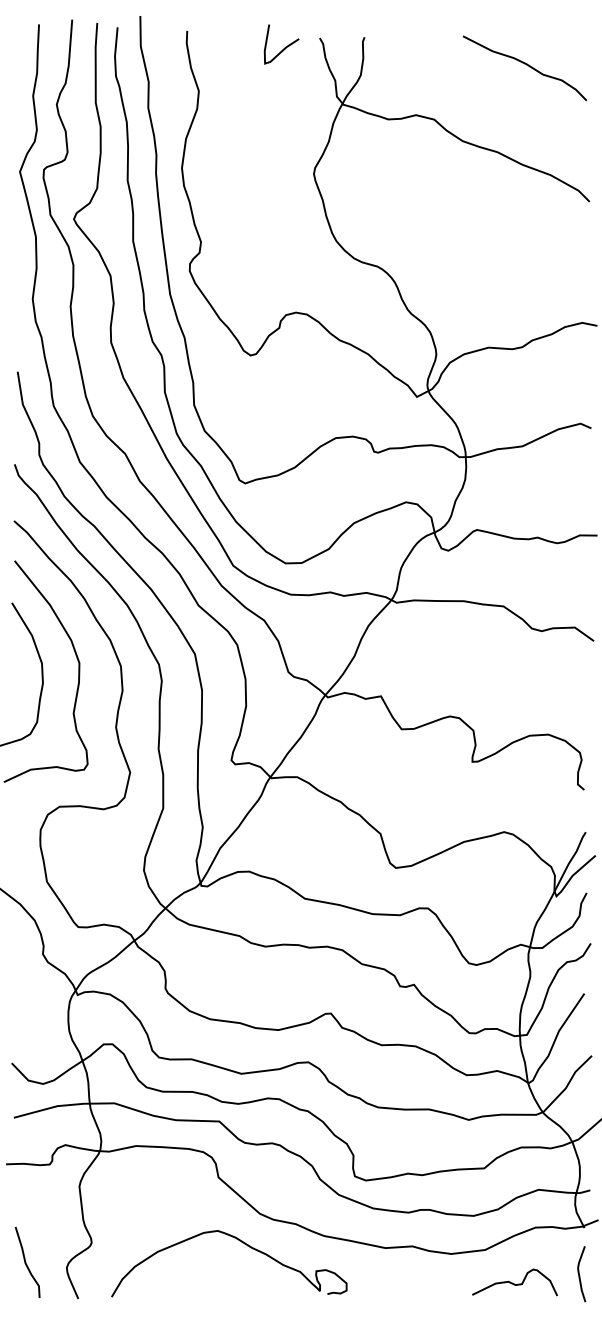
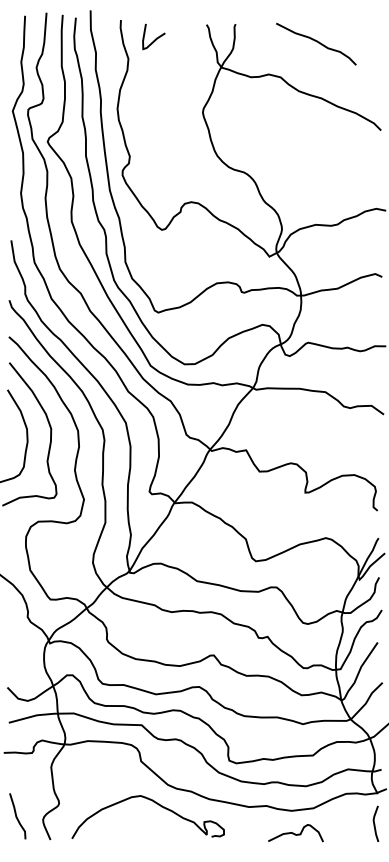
curve: (283, 47) -> (155, 38), moved
part: (525, 67) -> (316, 43), moved
curve: (514, 1282) -> (295, 833), moved

